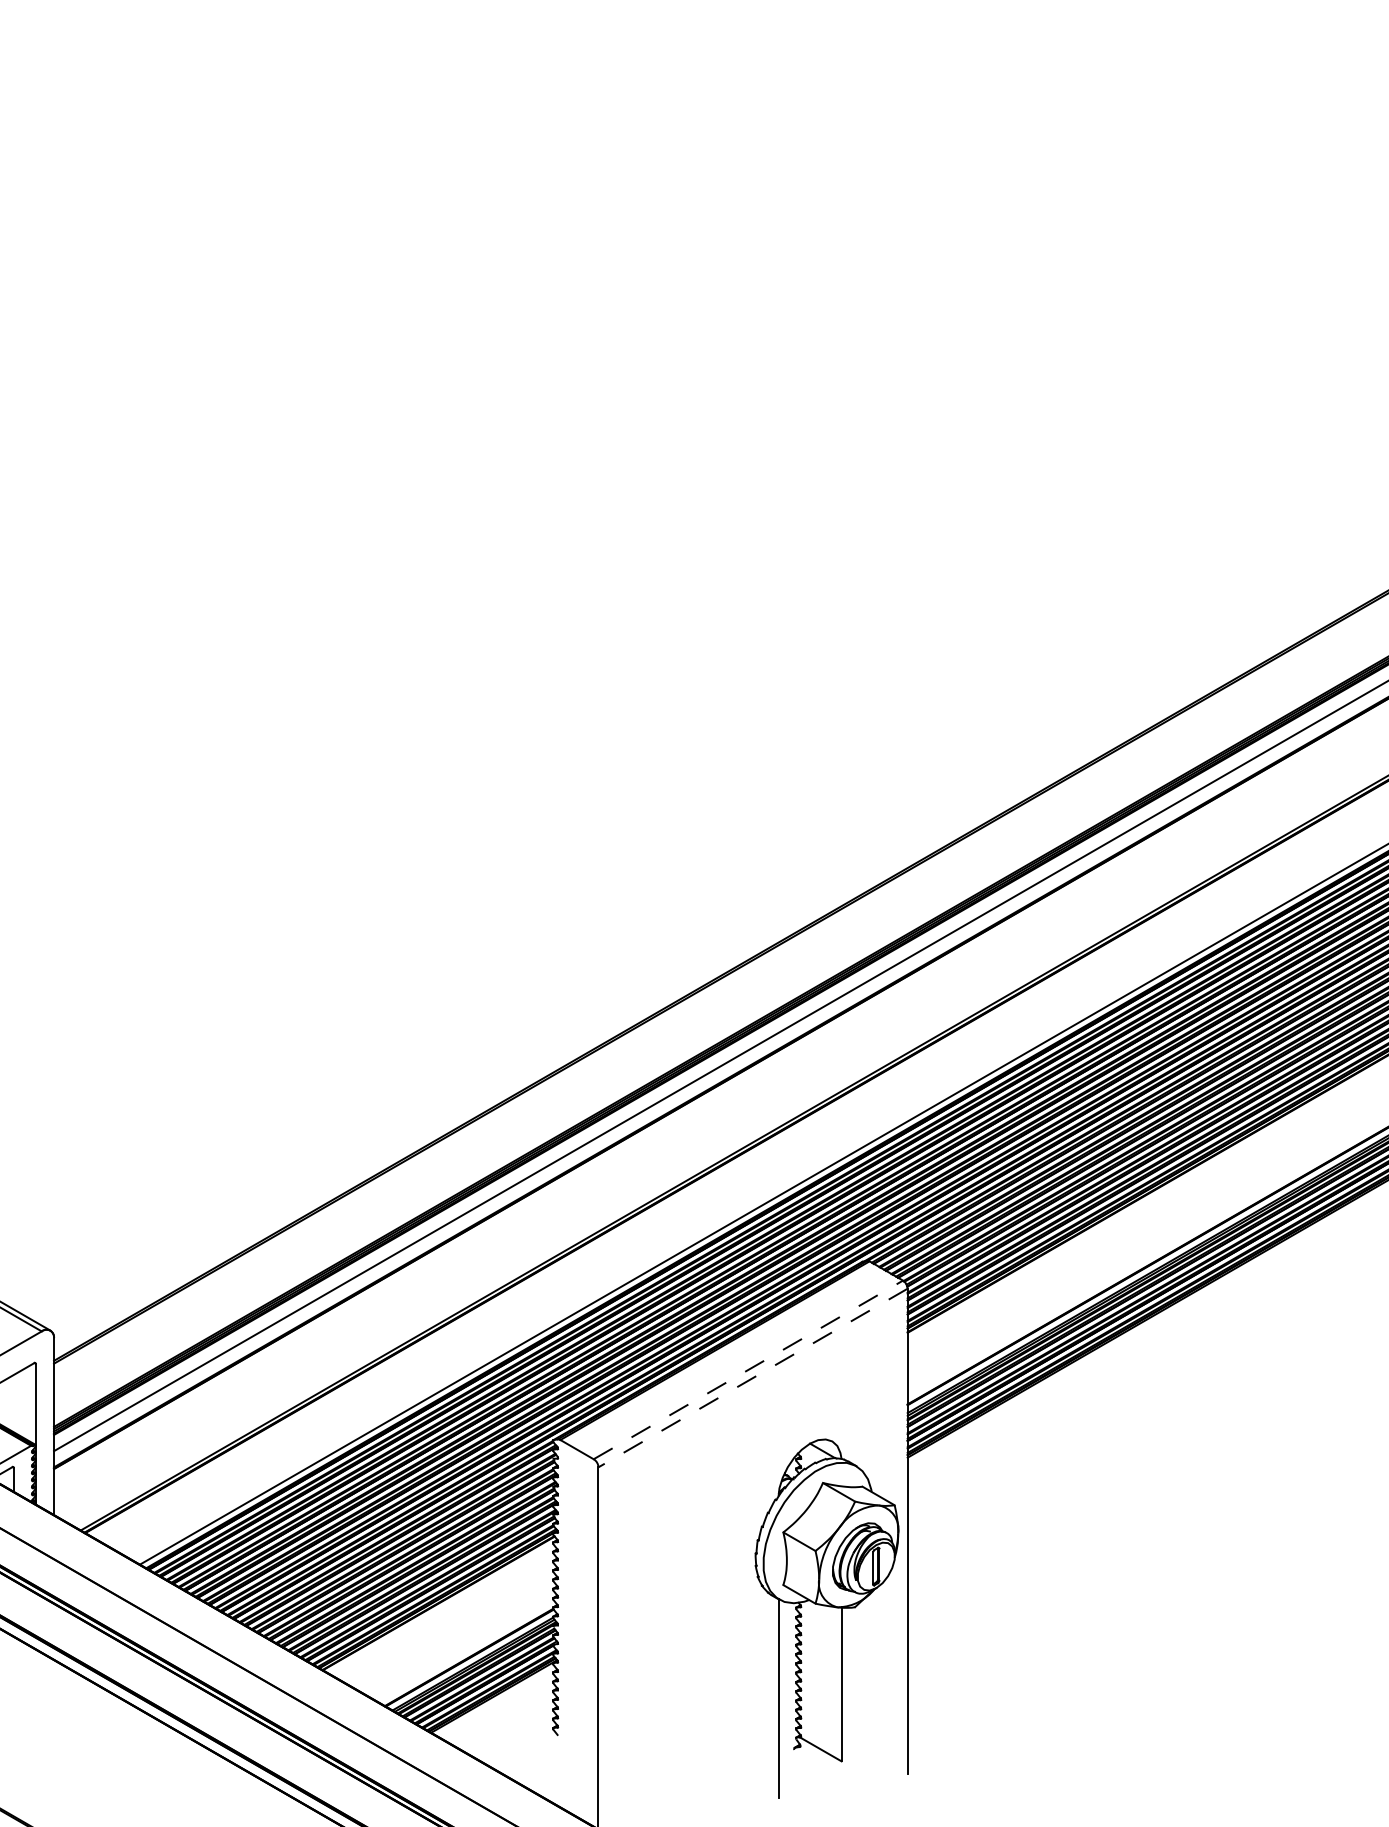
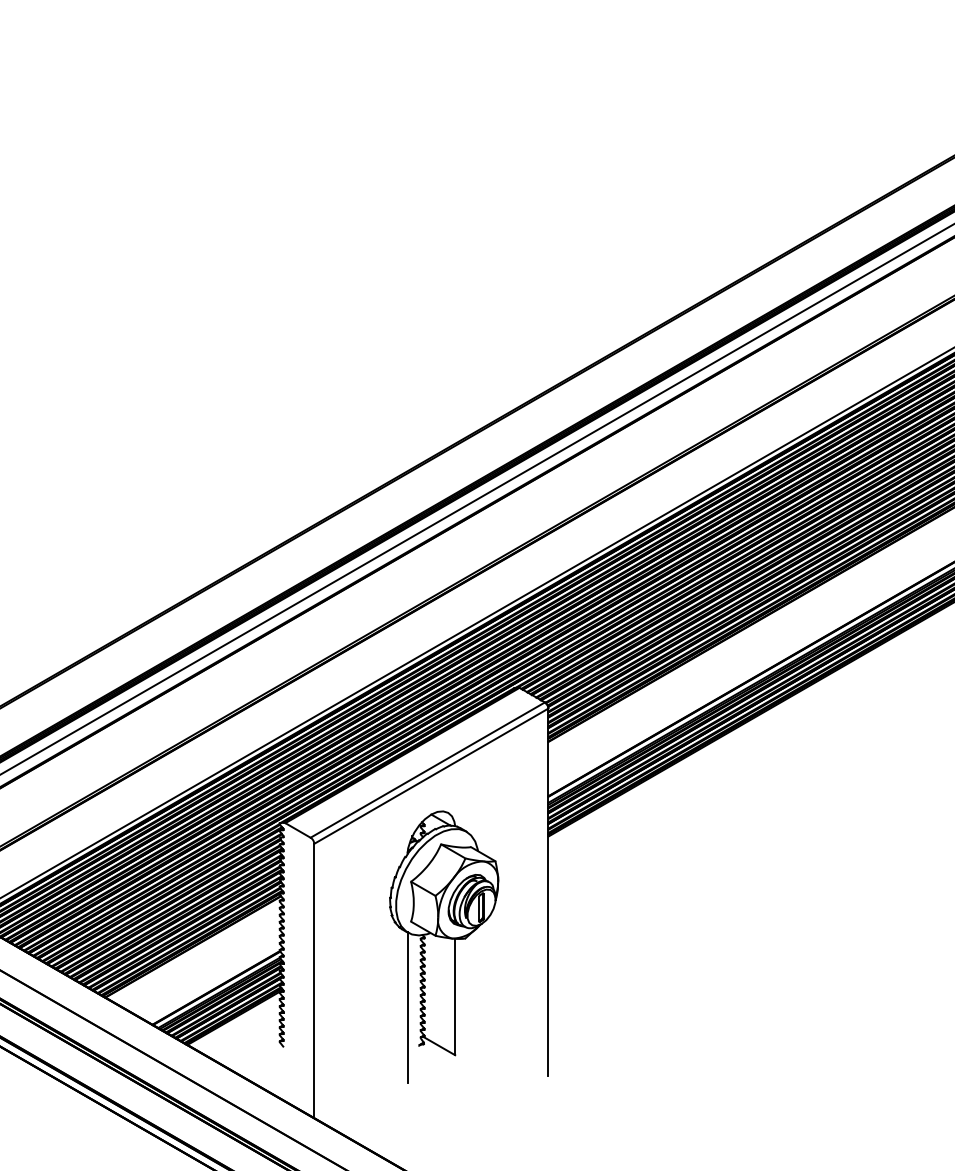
line: (748, 1369) -> (427, 769), dashed -> solid
line: (753, 1378) -> (431, 776), dashed -> solid
part: (826, 1618) -> (443, 947), moved

